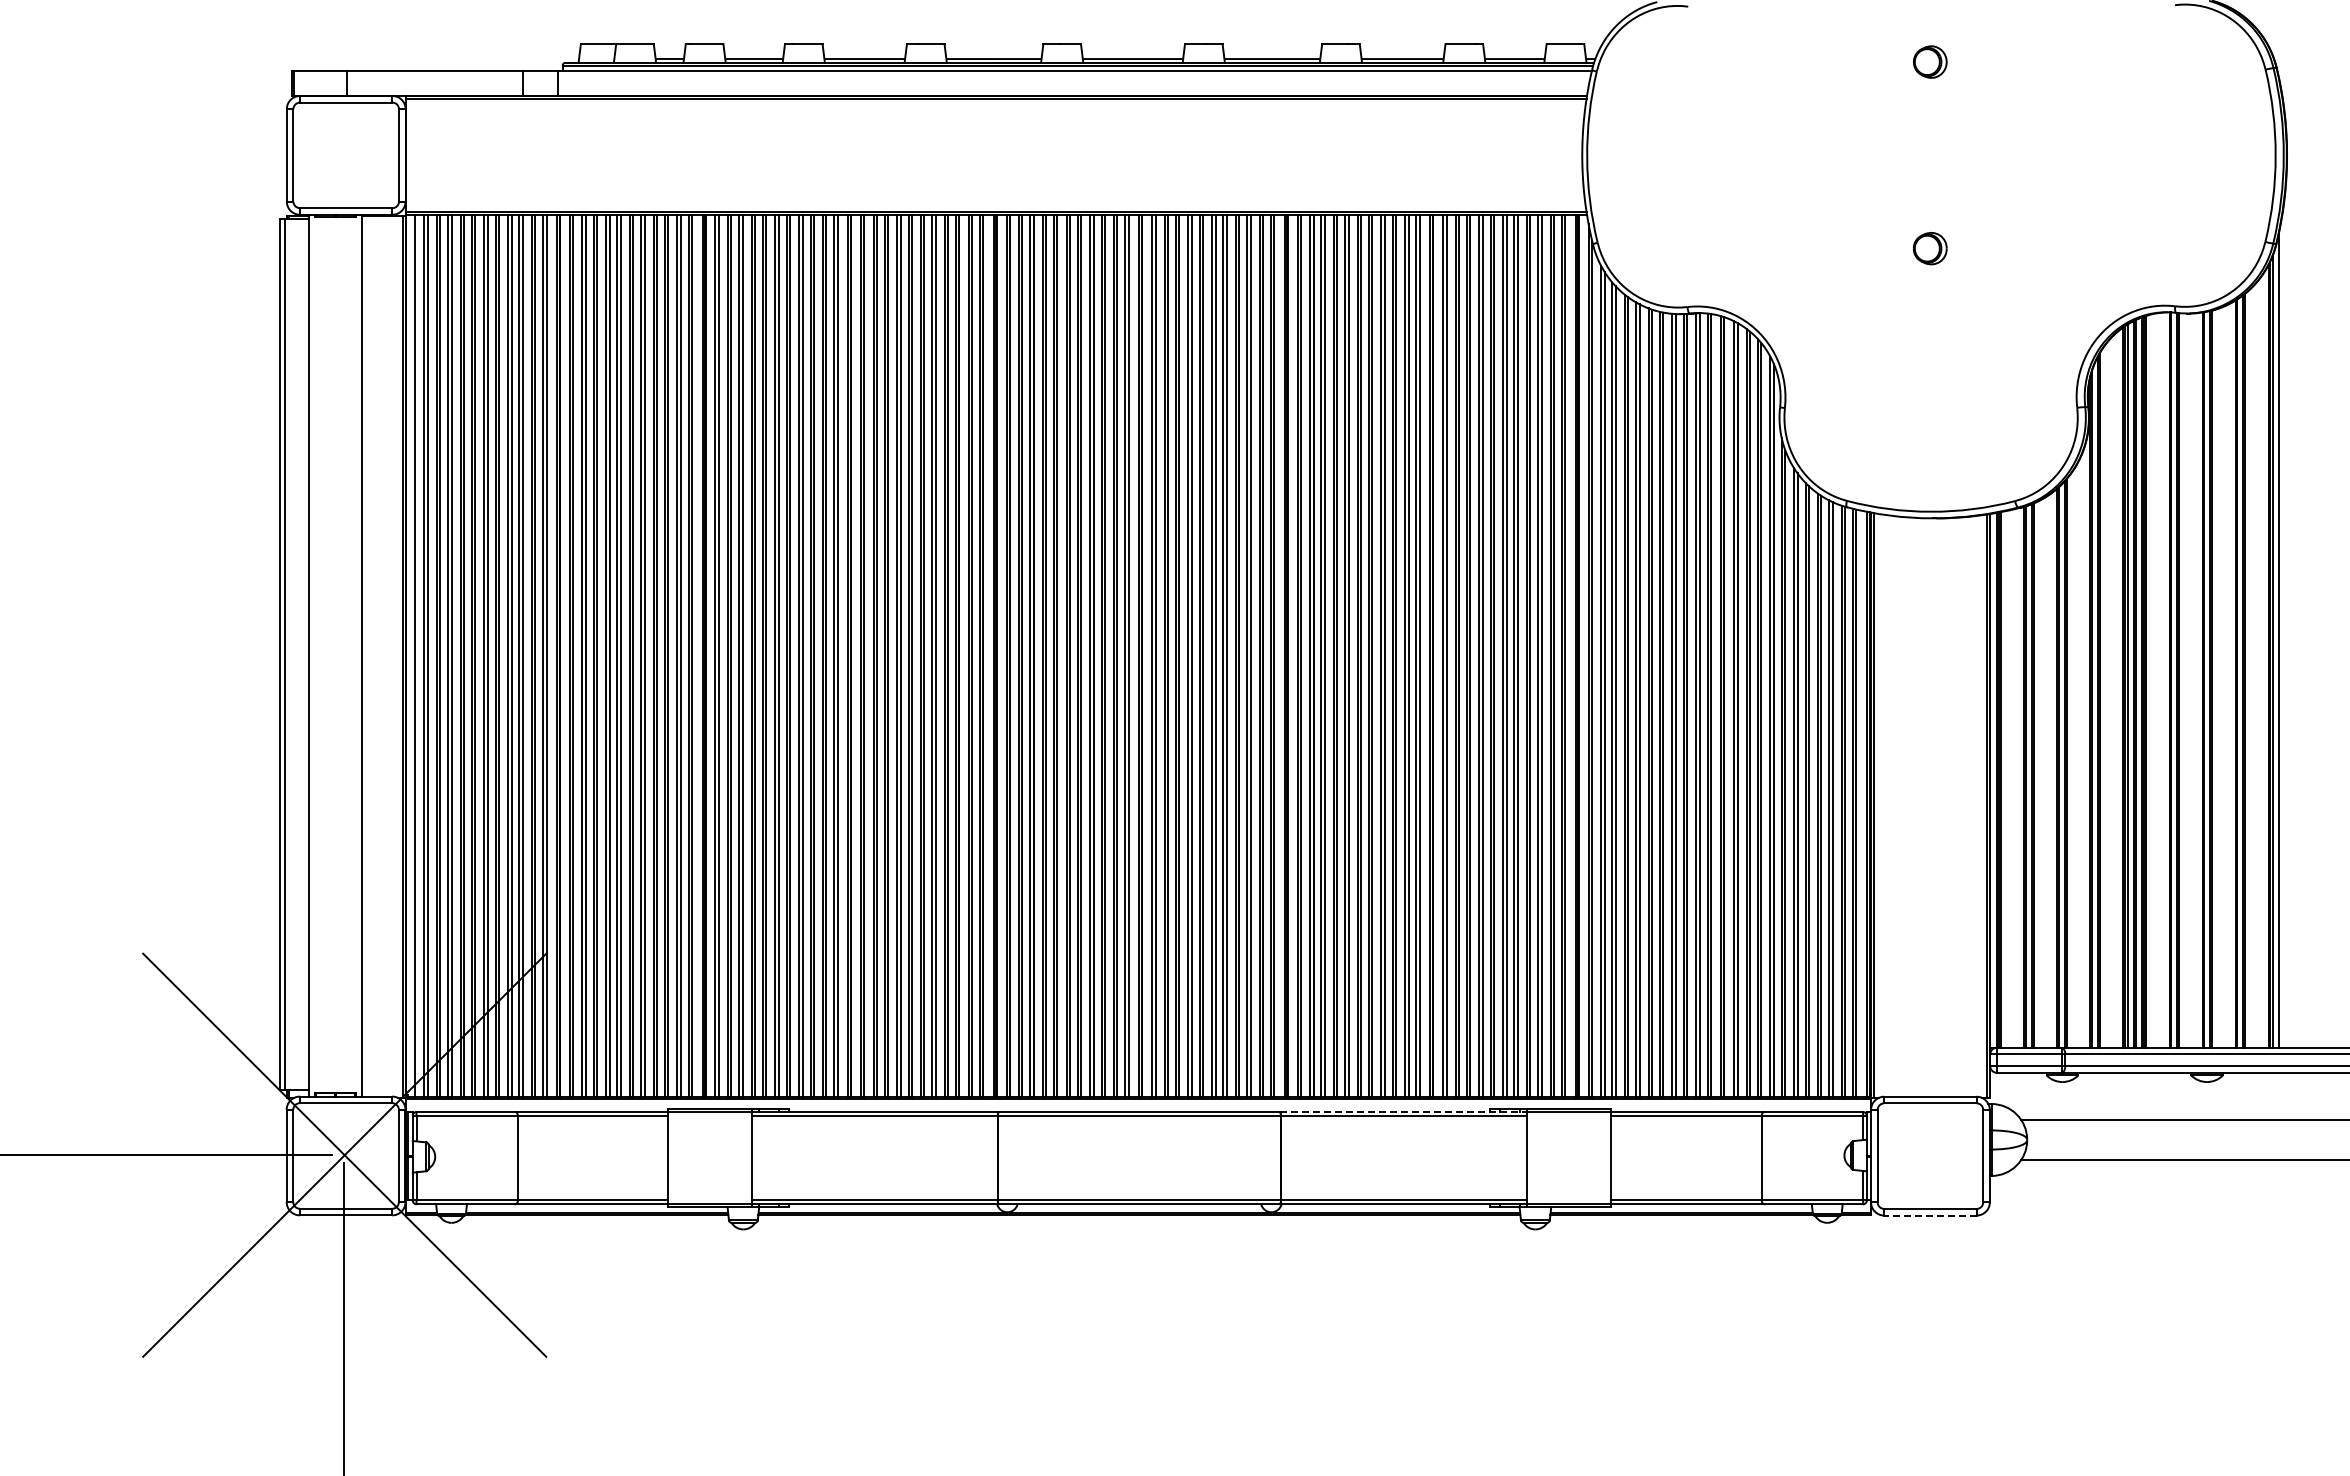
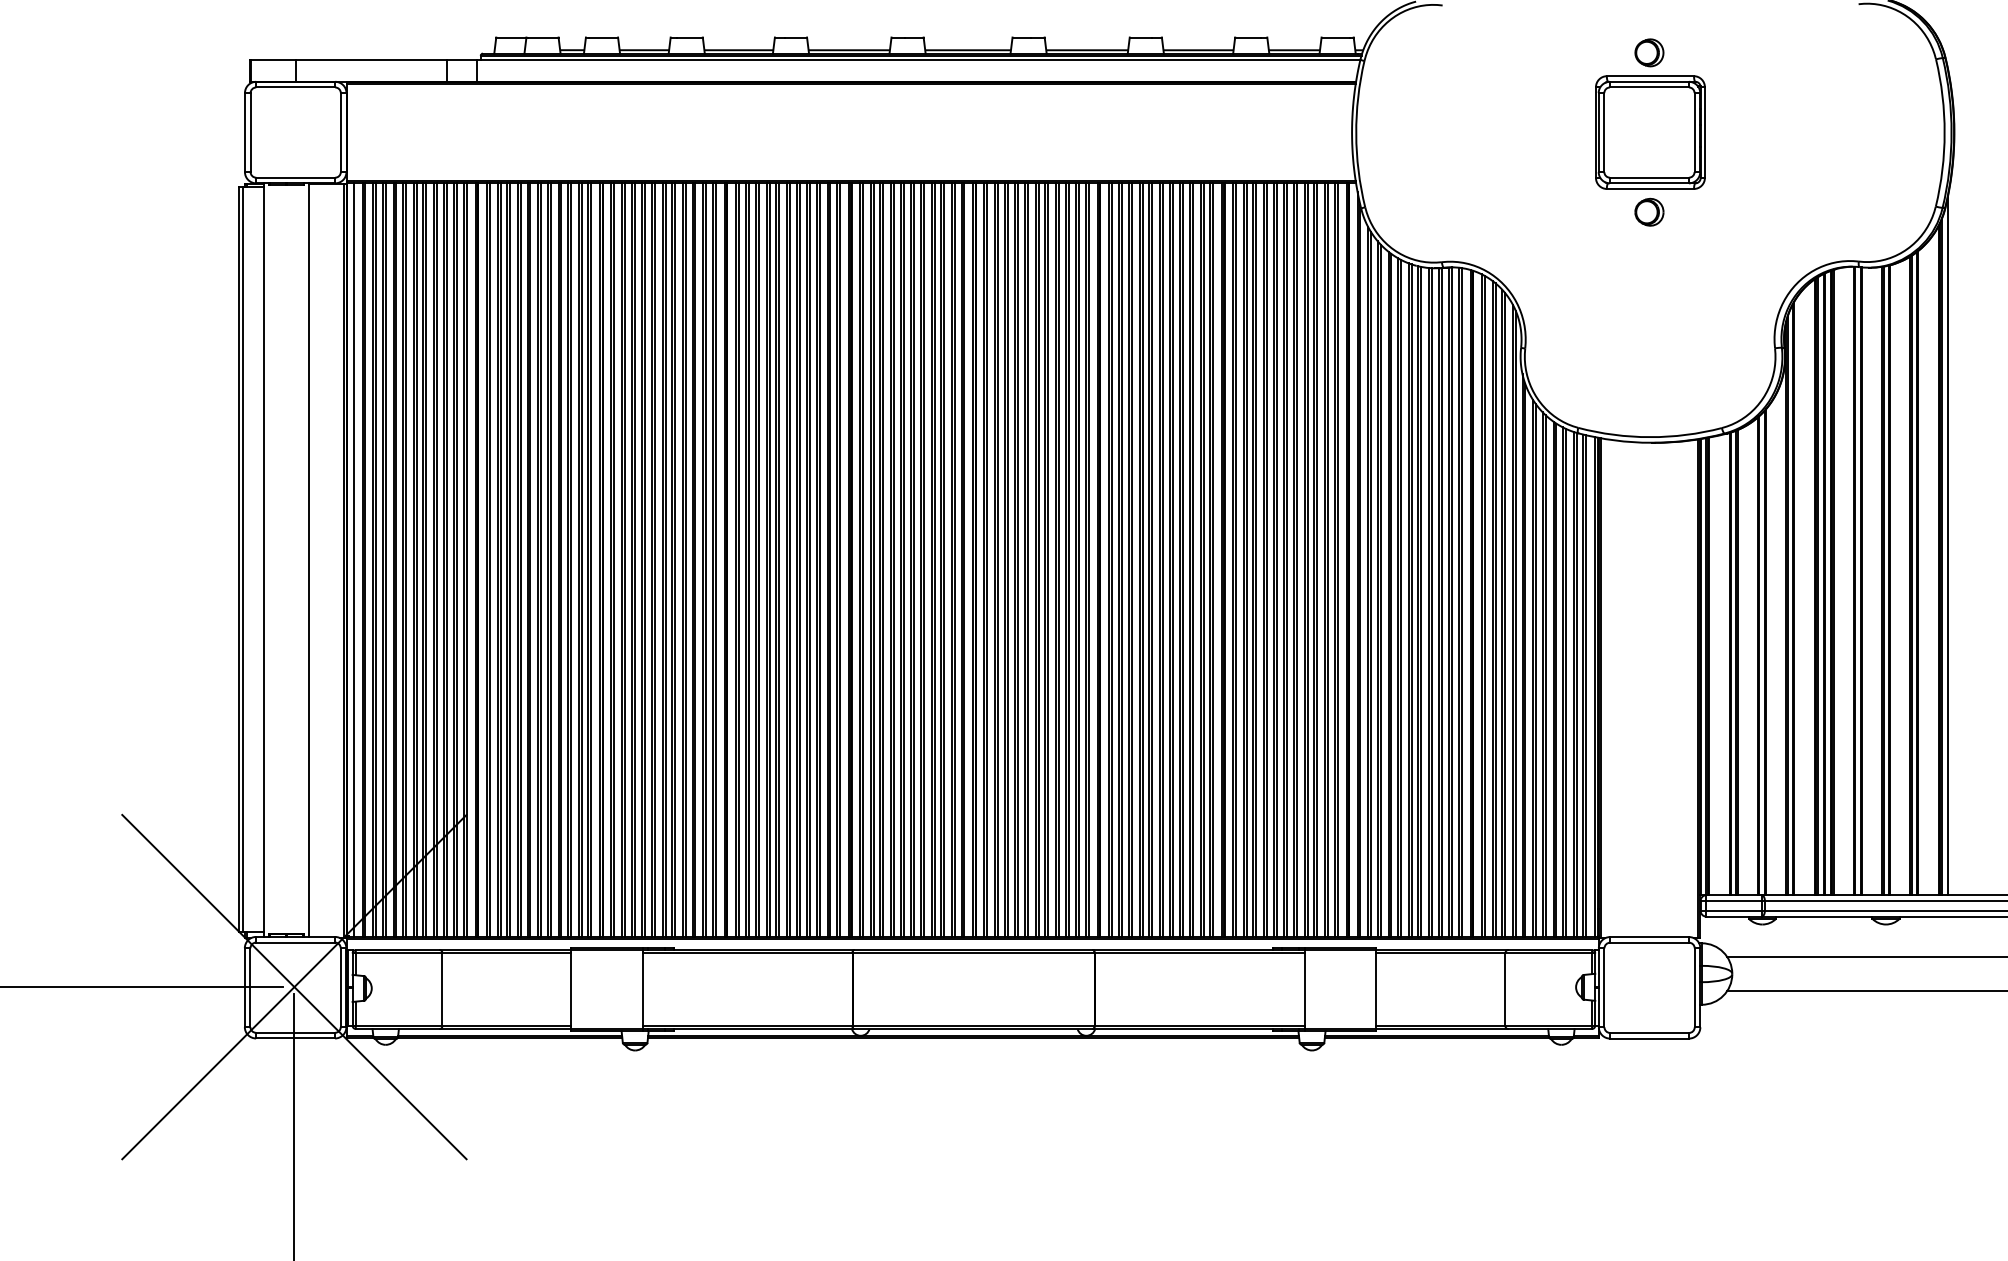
part: (1931, 155) -> (1650, 132), added
line: (1403, 1111) -> (1199, 949), dashed -> solid
line: (1929, 1215) -> (1648, 1038), dashed -> solid

